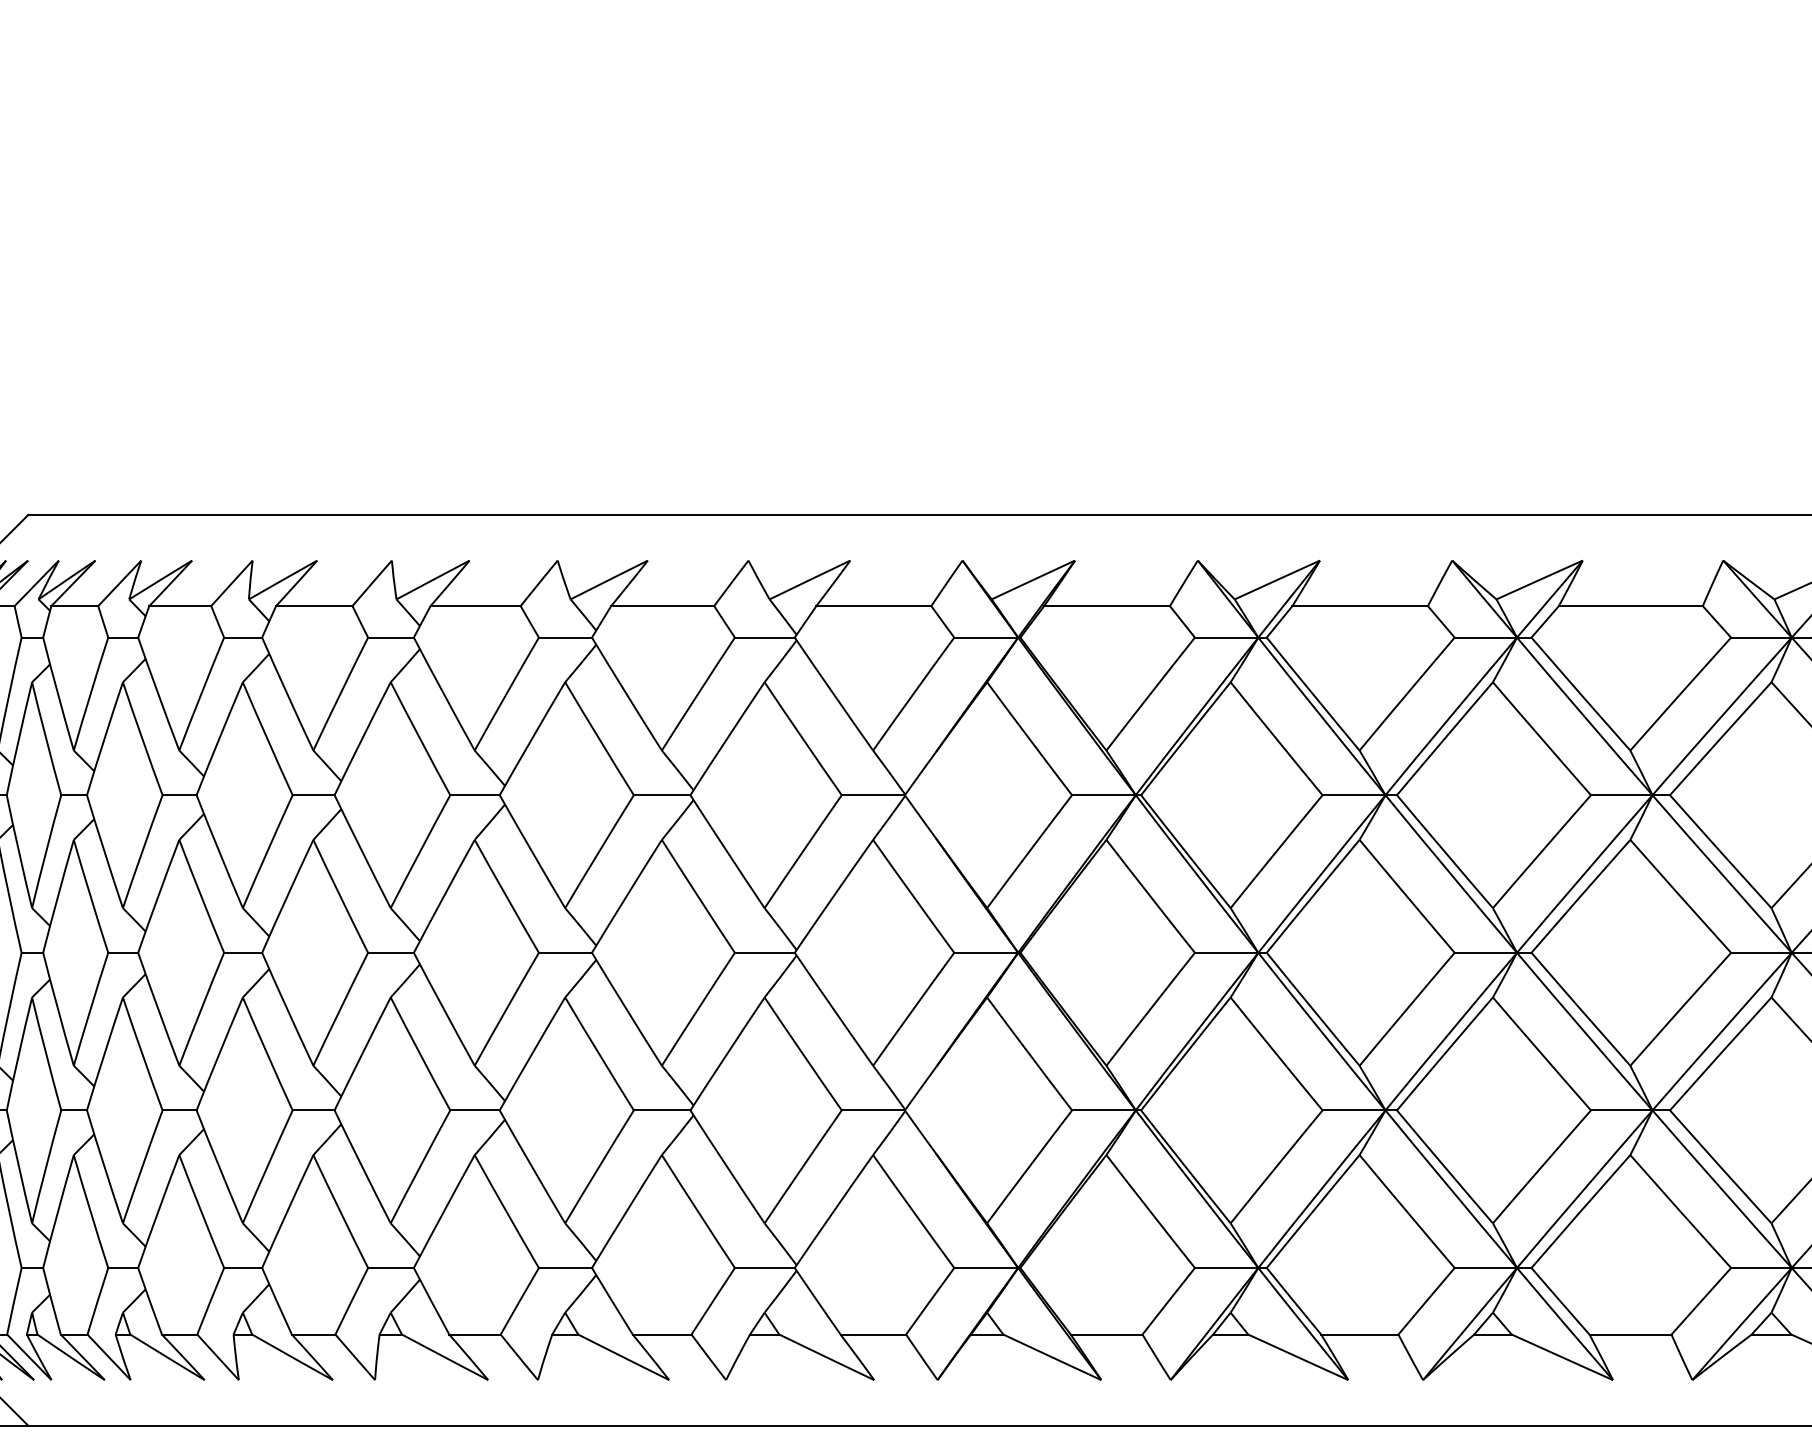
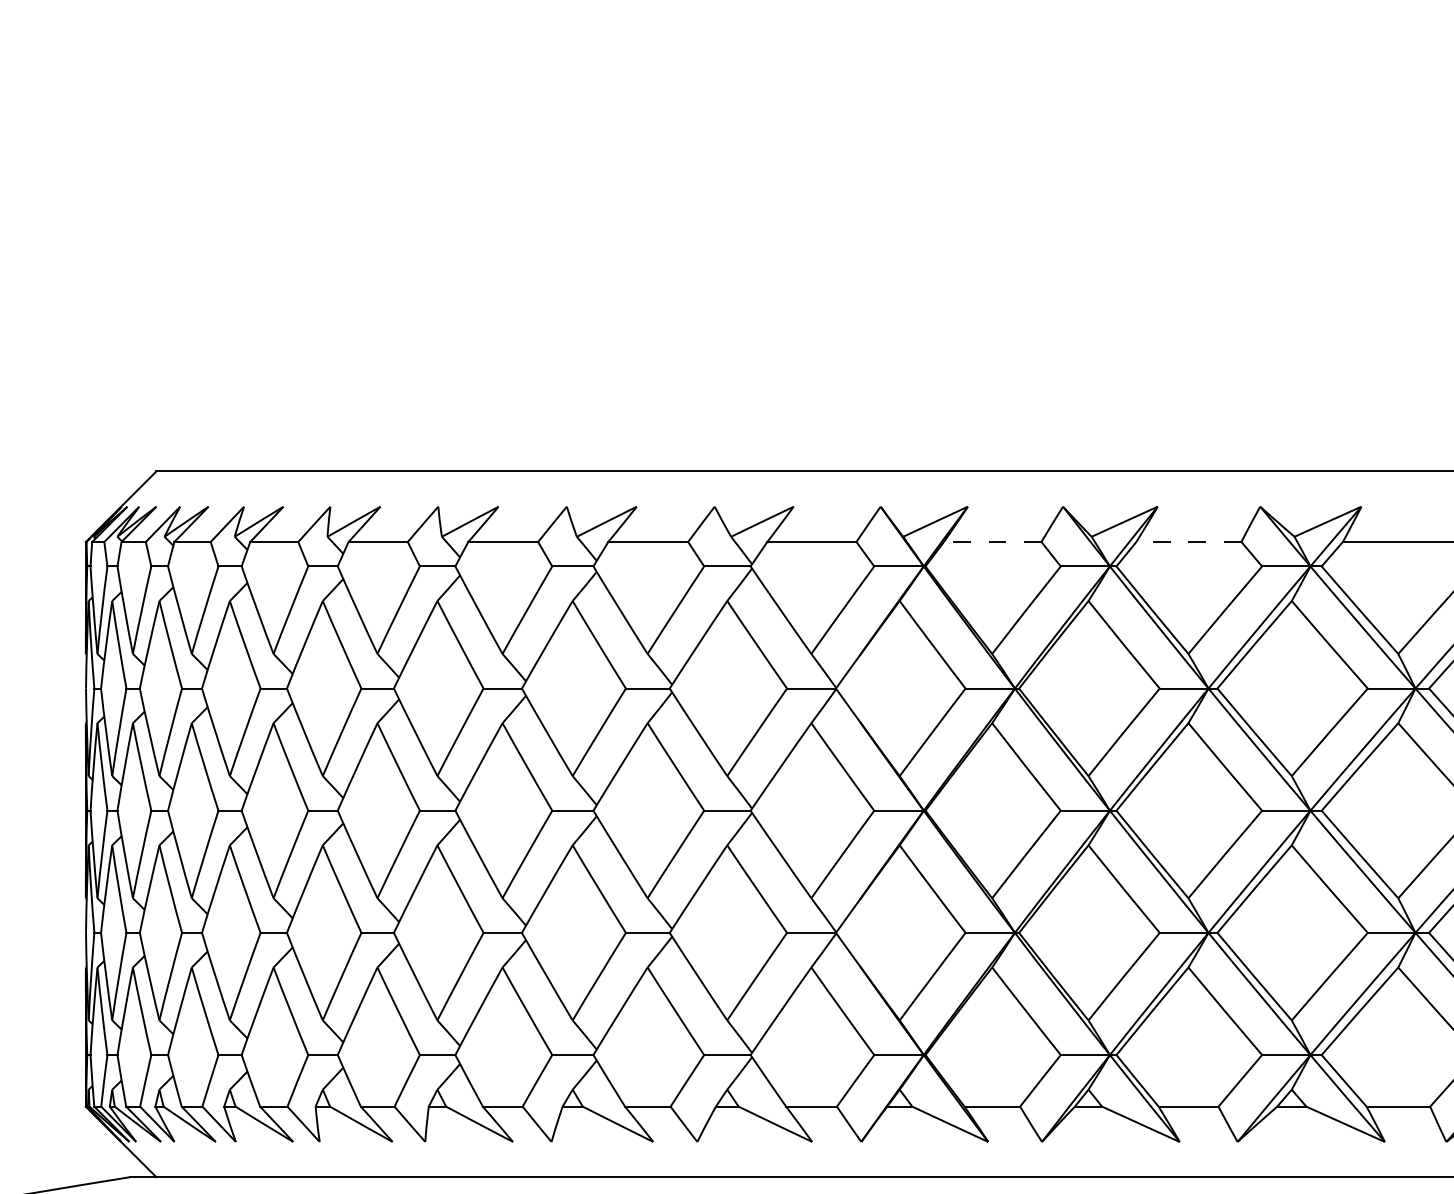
line: (1106, 606) -> (992, 542), solid -> dashed
line: (1359, 606) -> (1188, 542), solid -> dashed

